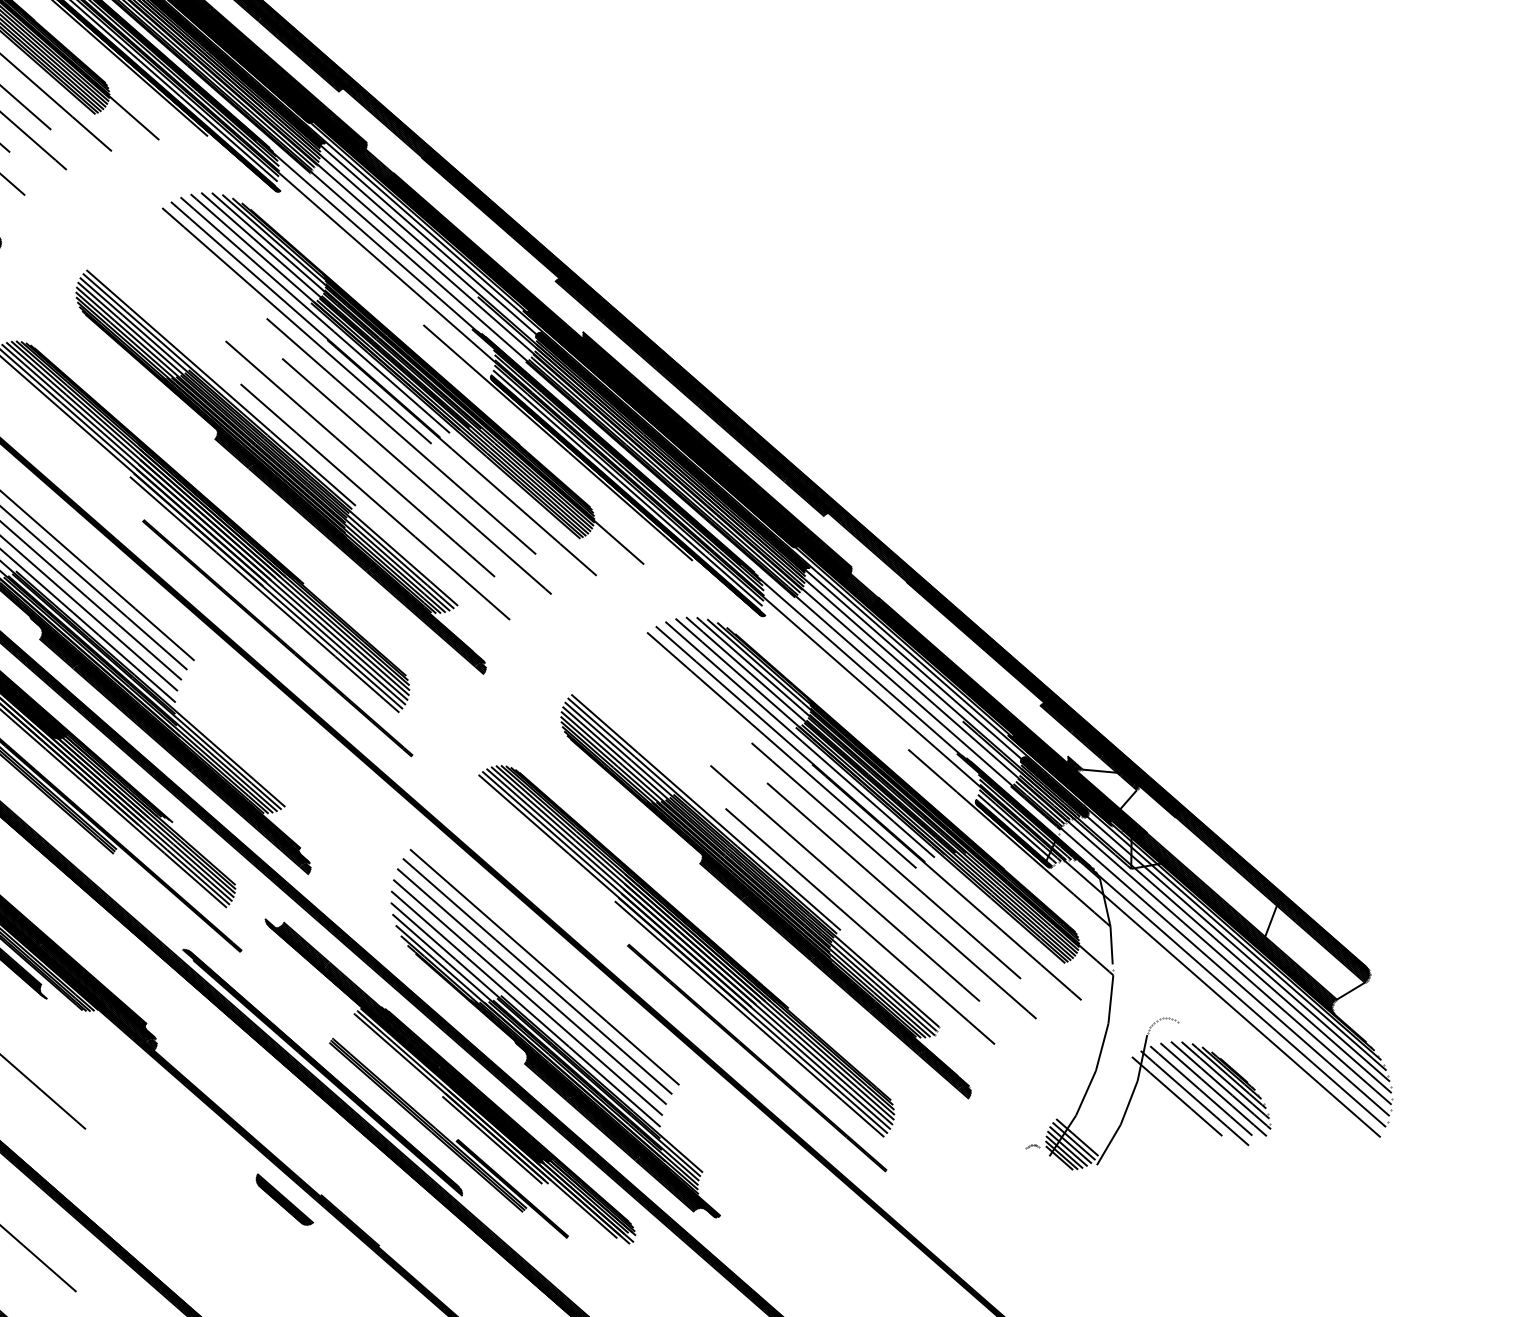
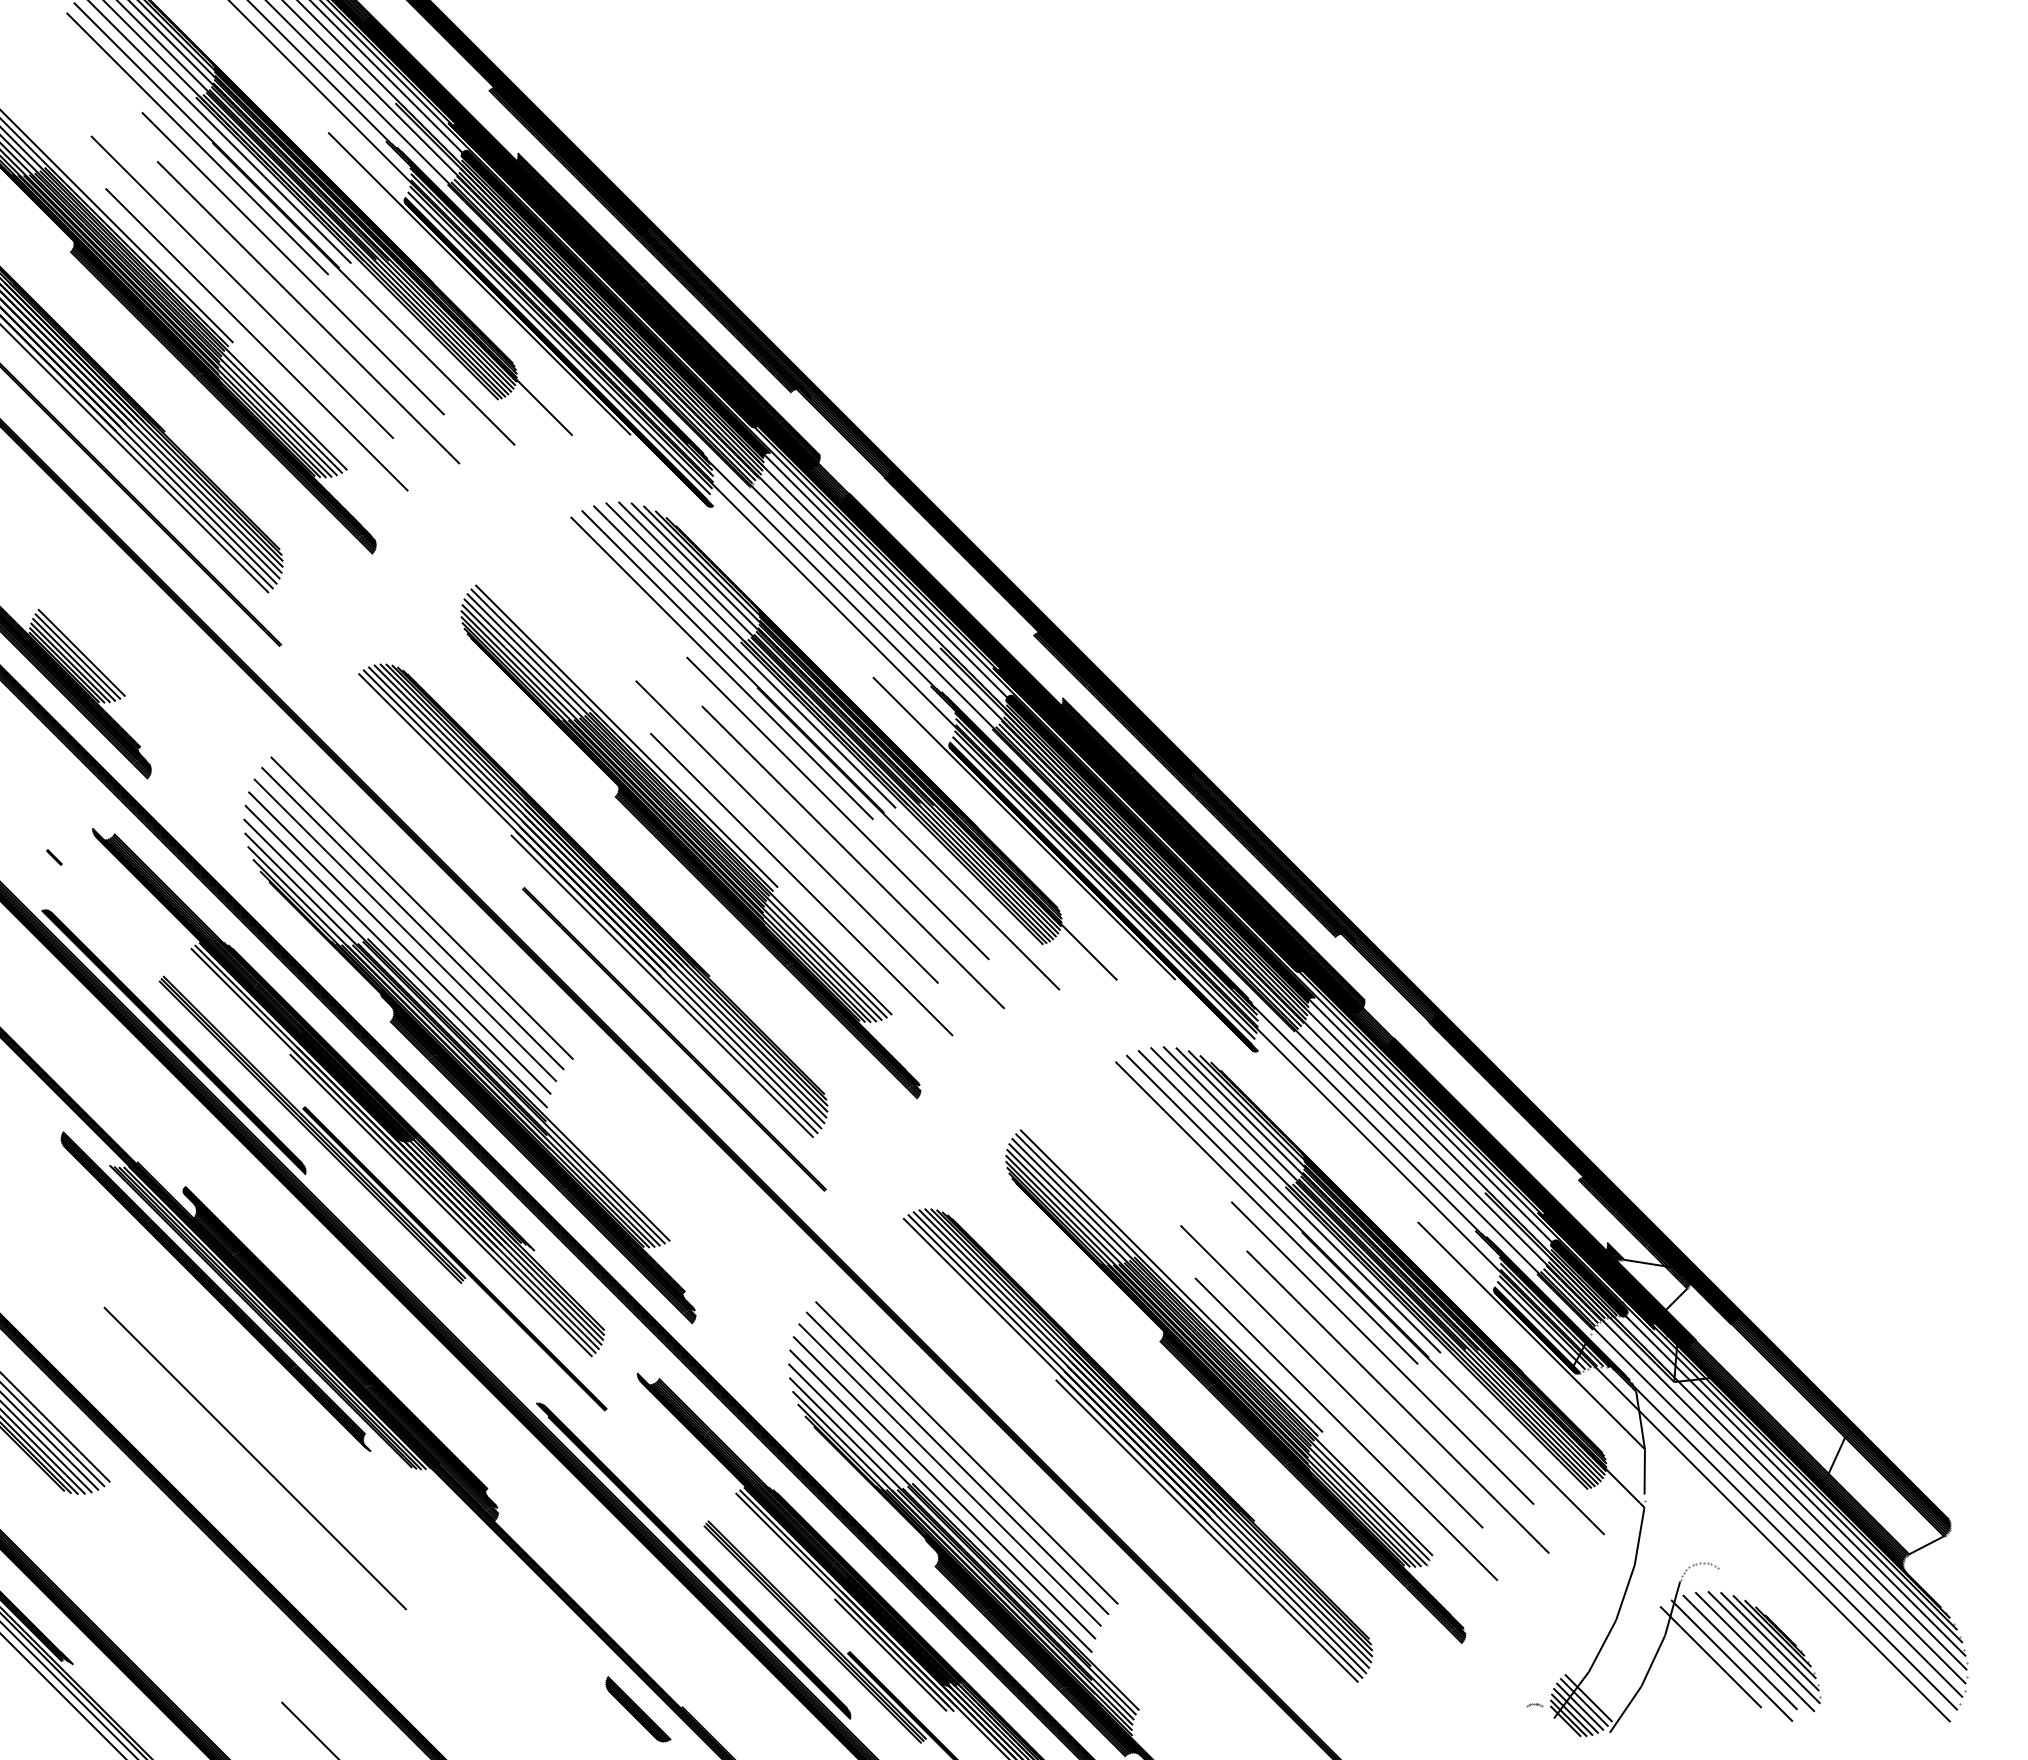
line: (756, 1057) -> (1212, 1577), removed

